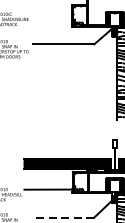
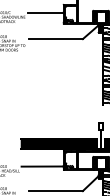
line: (52, 14) -> (46, 12), added
line: (64, 218) -> (56, 191), dashed -> solid

